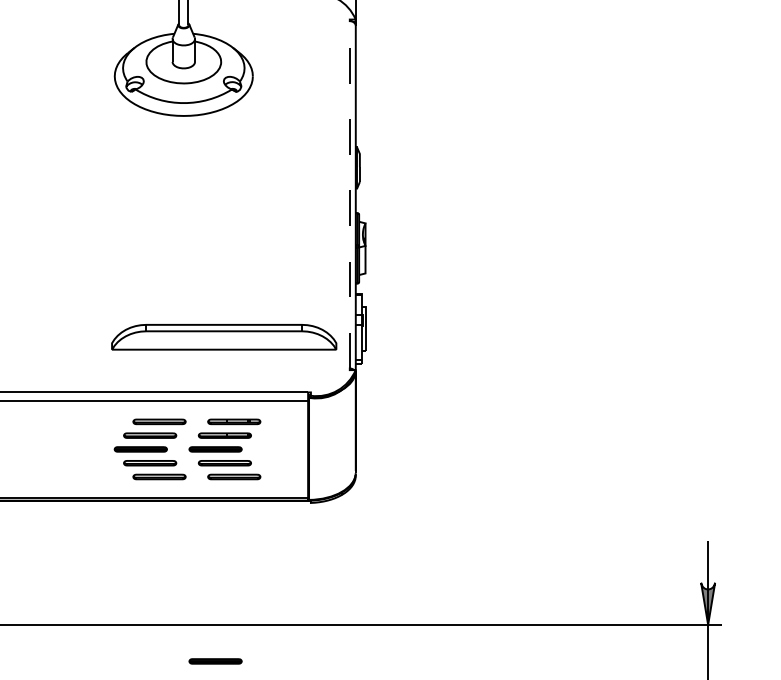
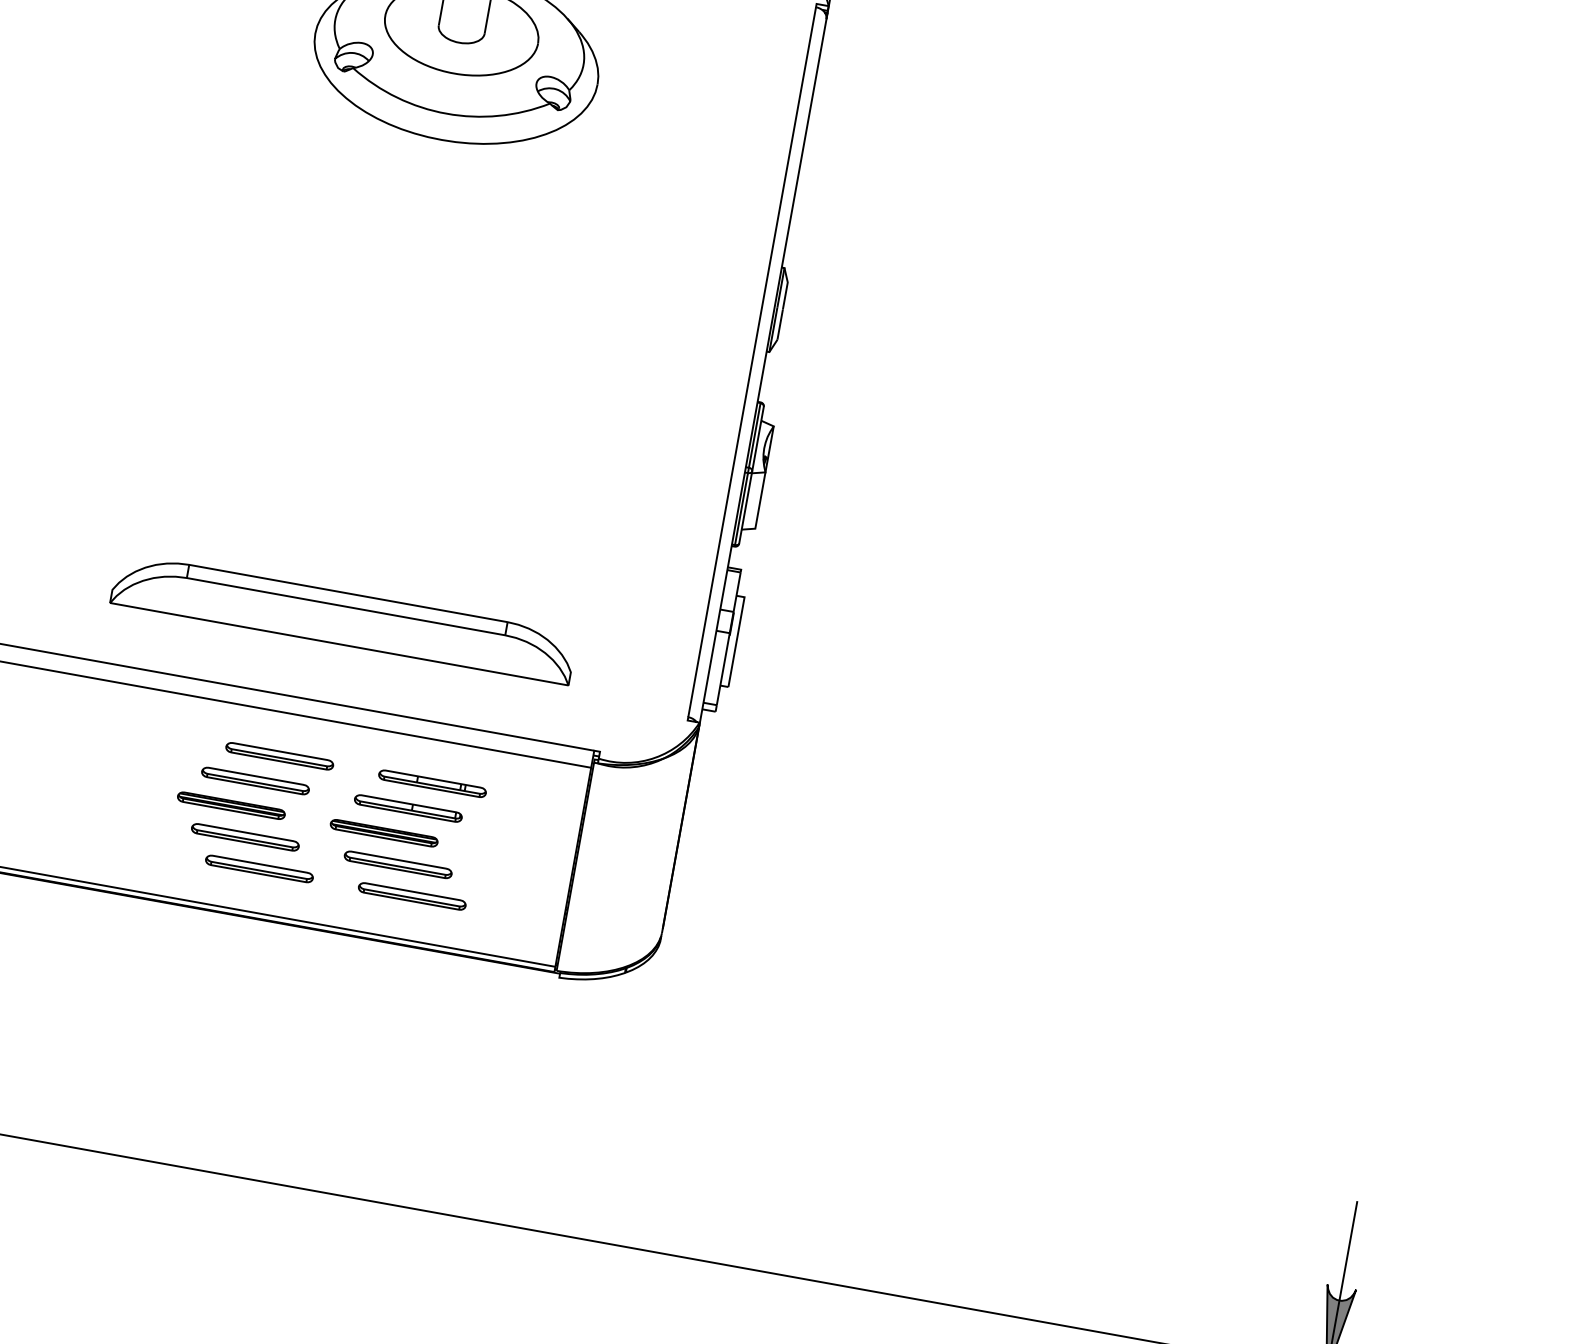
line: (349, 194) -> (751, 361), dashed -> solid
part: (224, 337) -> (344, 619), moved
part: (215, 661) -> (306, 1266), removed

